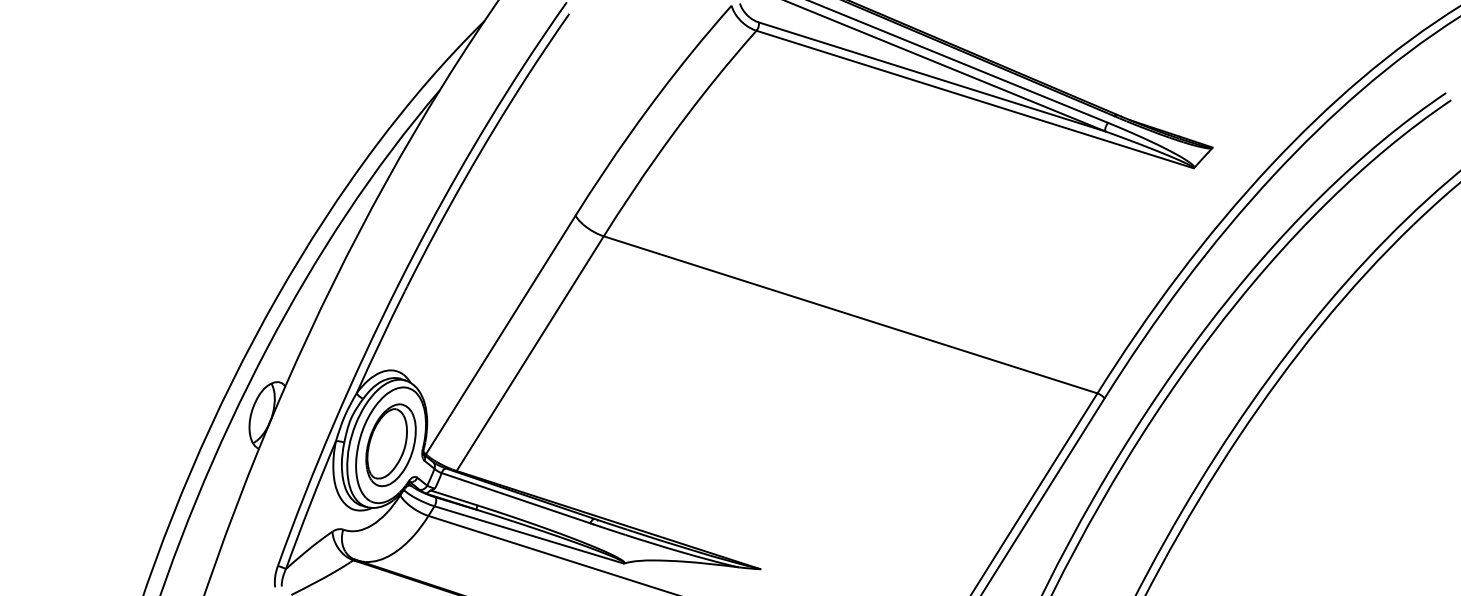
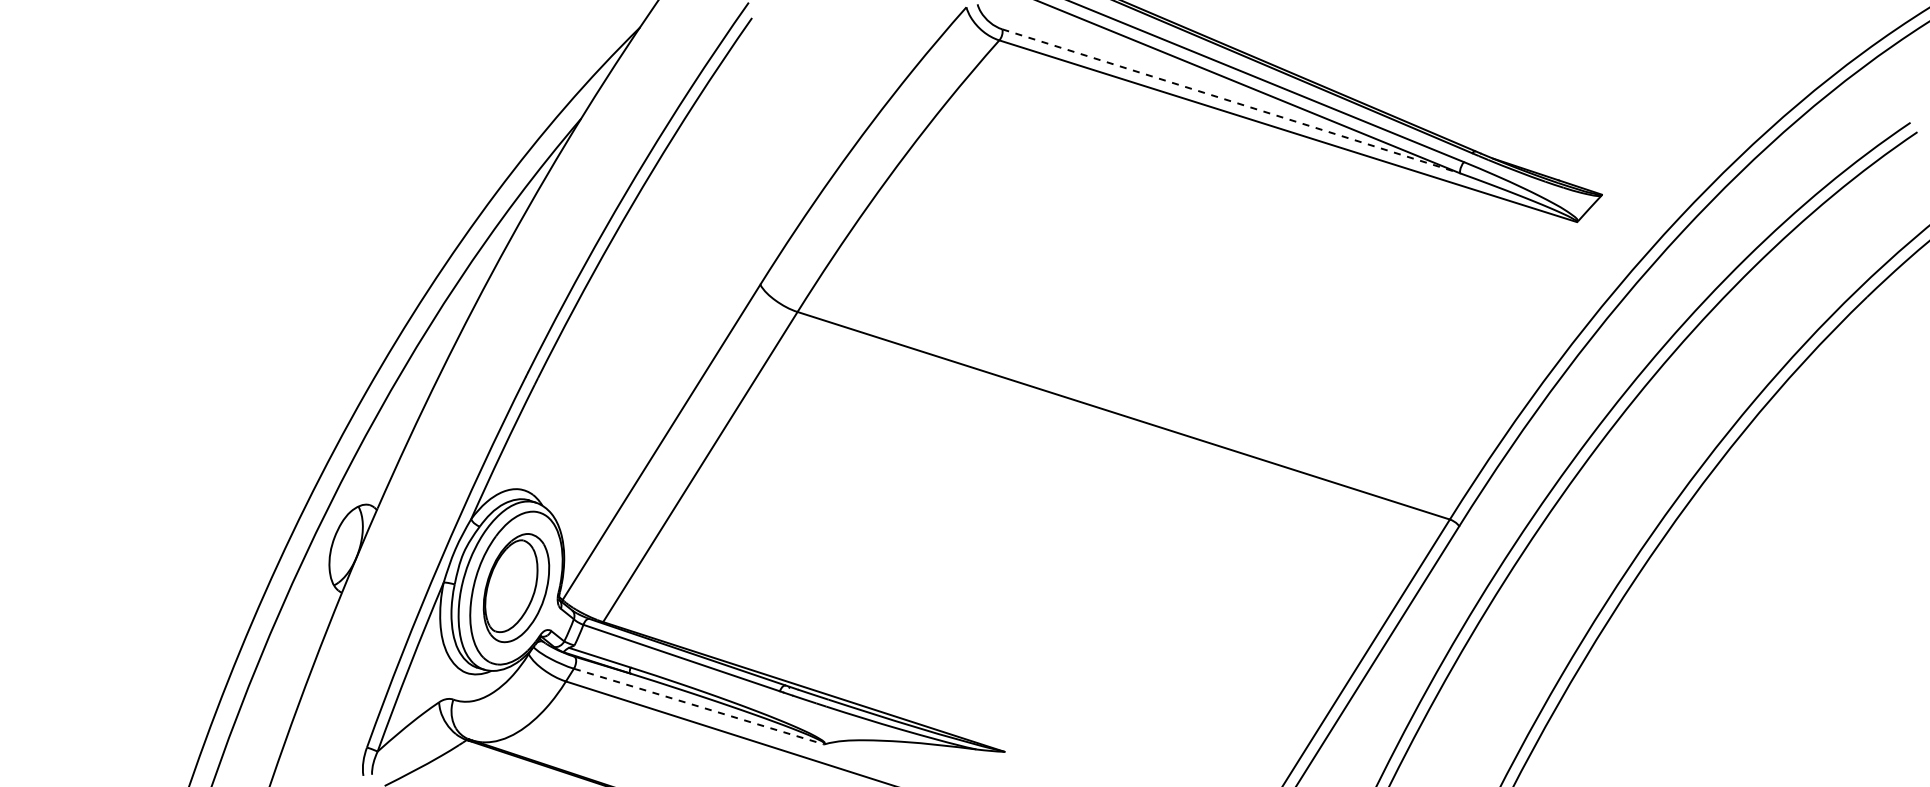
line: (932, 77) -> (1231, 101), solid -> dashed
line: (529, 534) -> (699, 706), solid -> dashed

